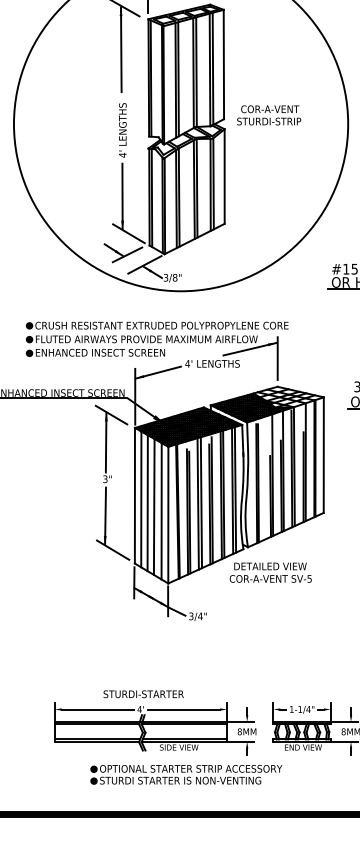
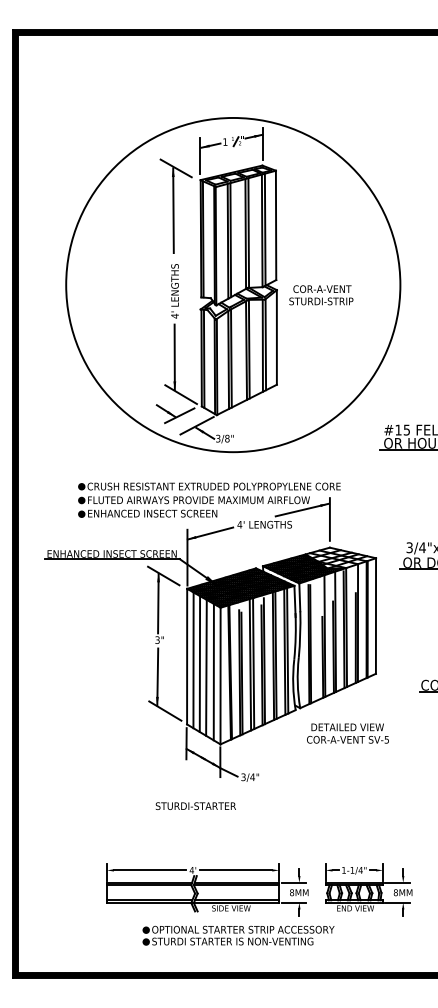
text: (269, 115) -> (321, 295), moved
text: (270, 572) -> (347, 733), moved
text: (143, 693) -> (195, 805), moved

